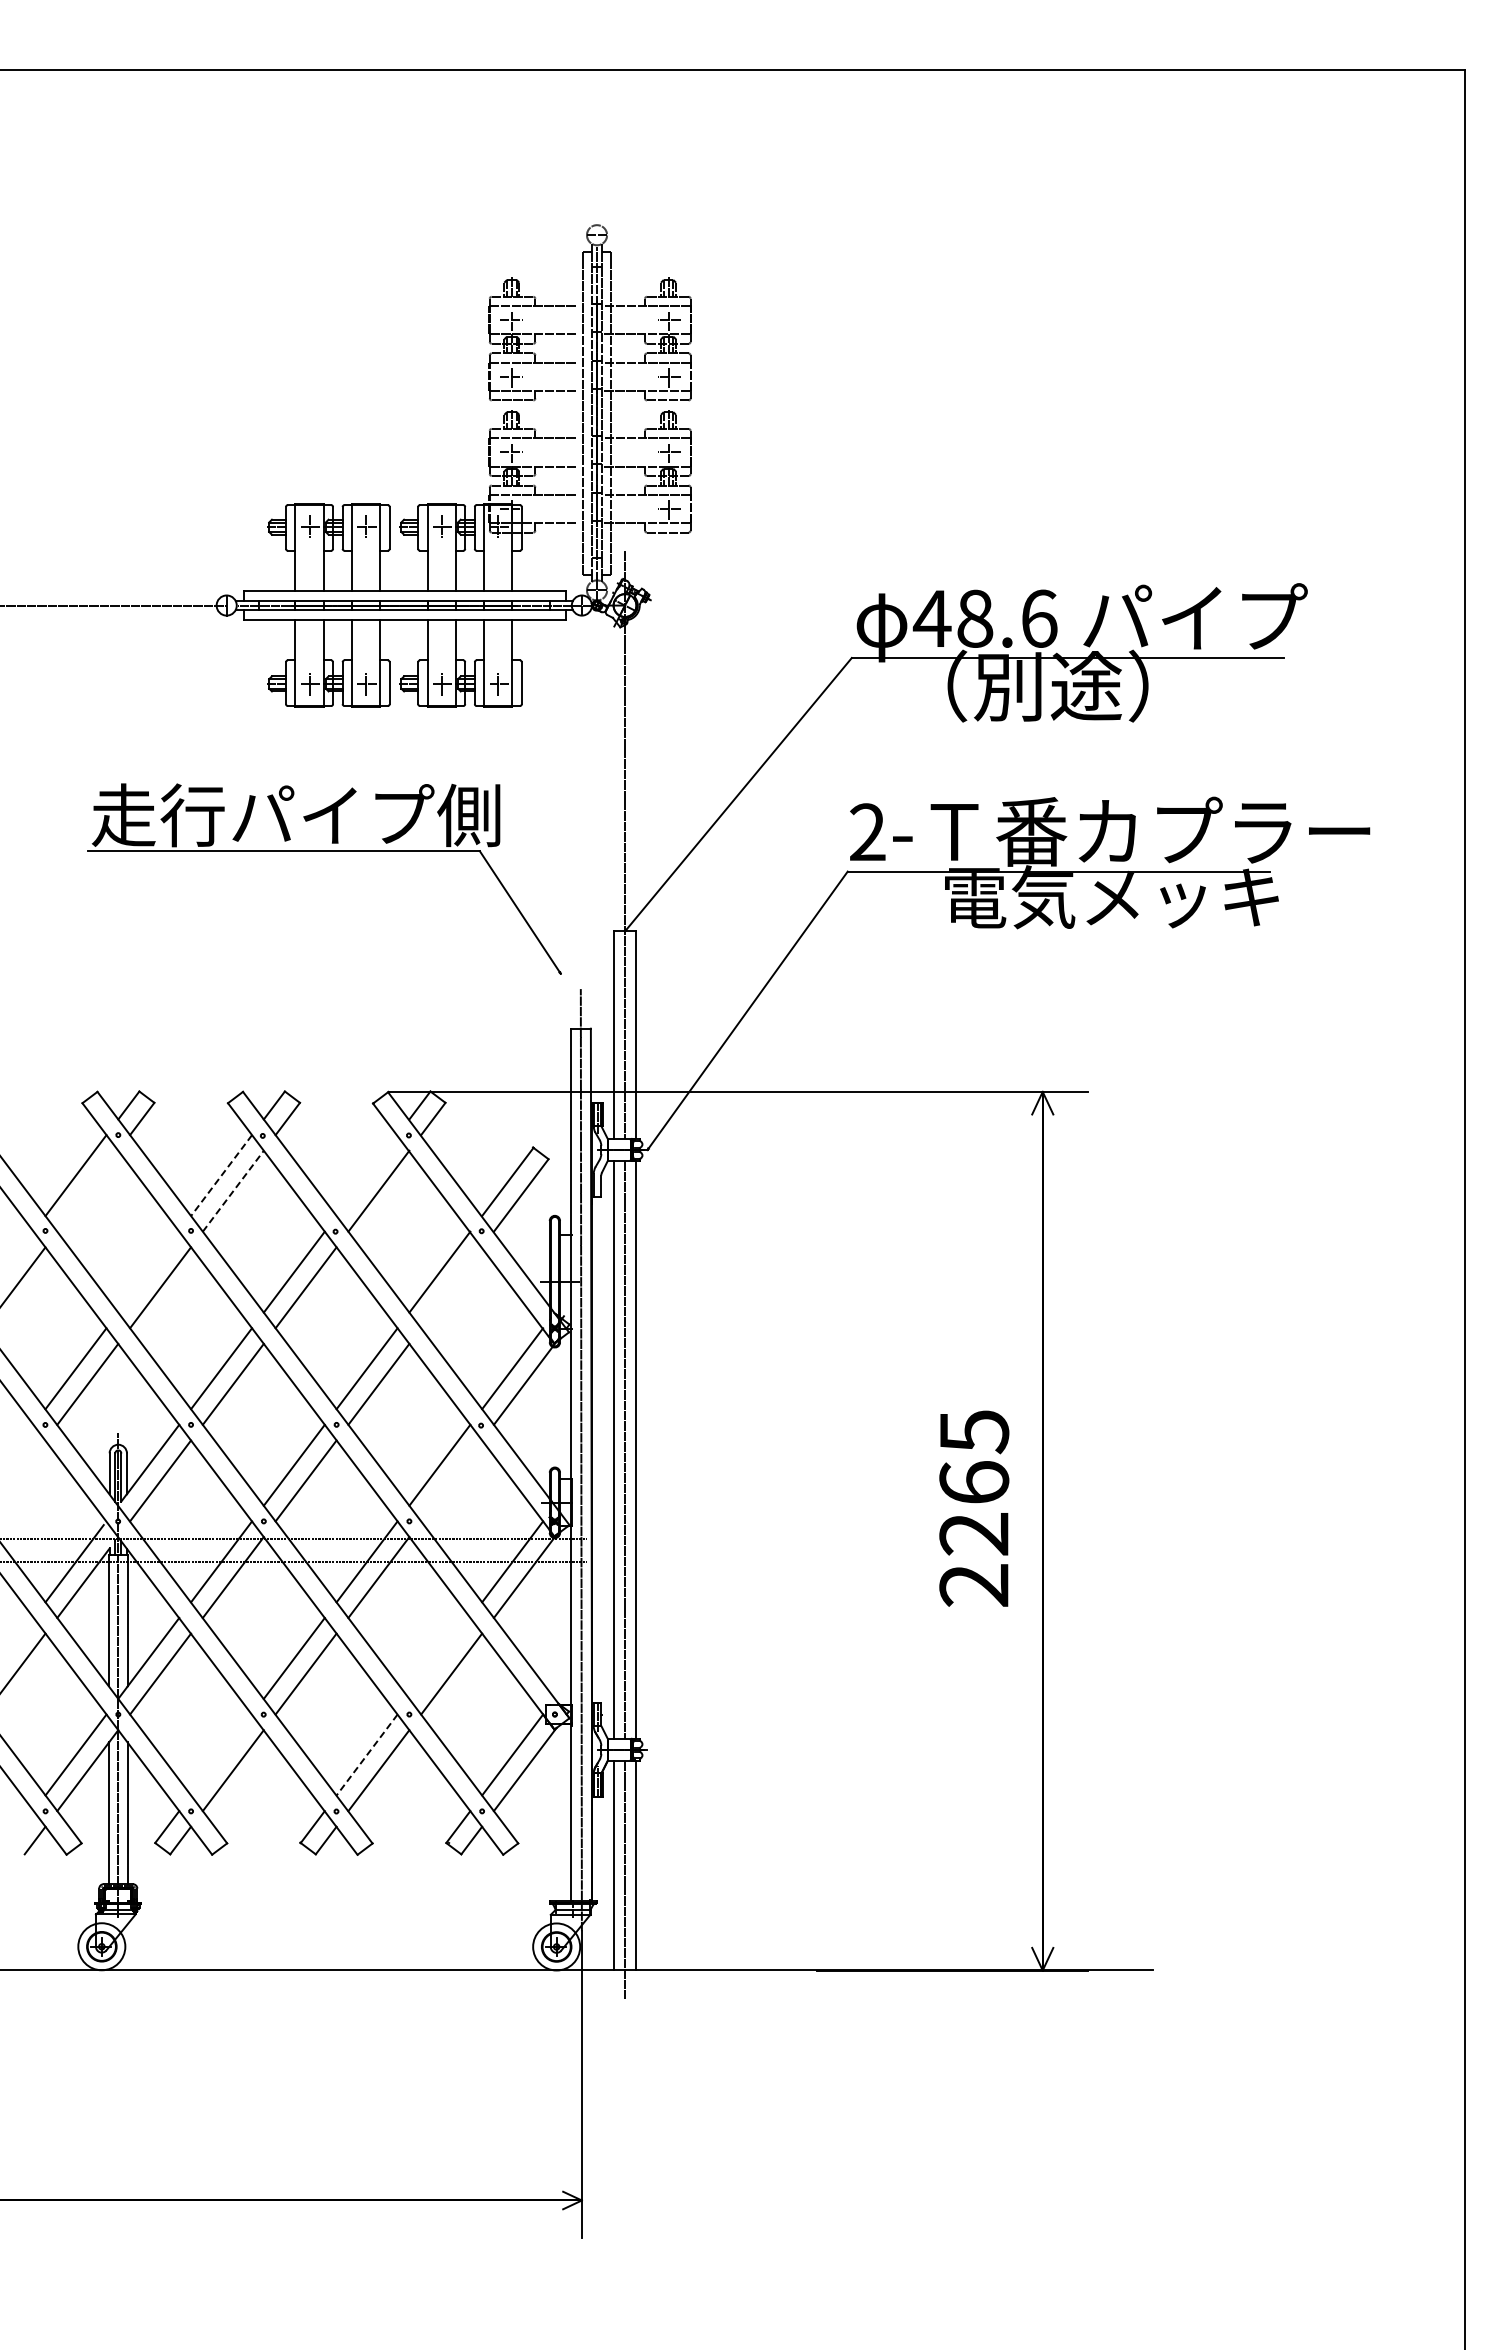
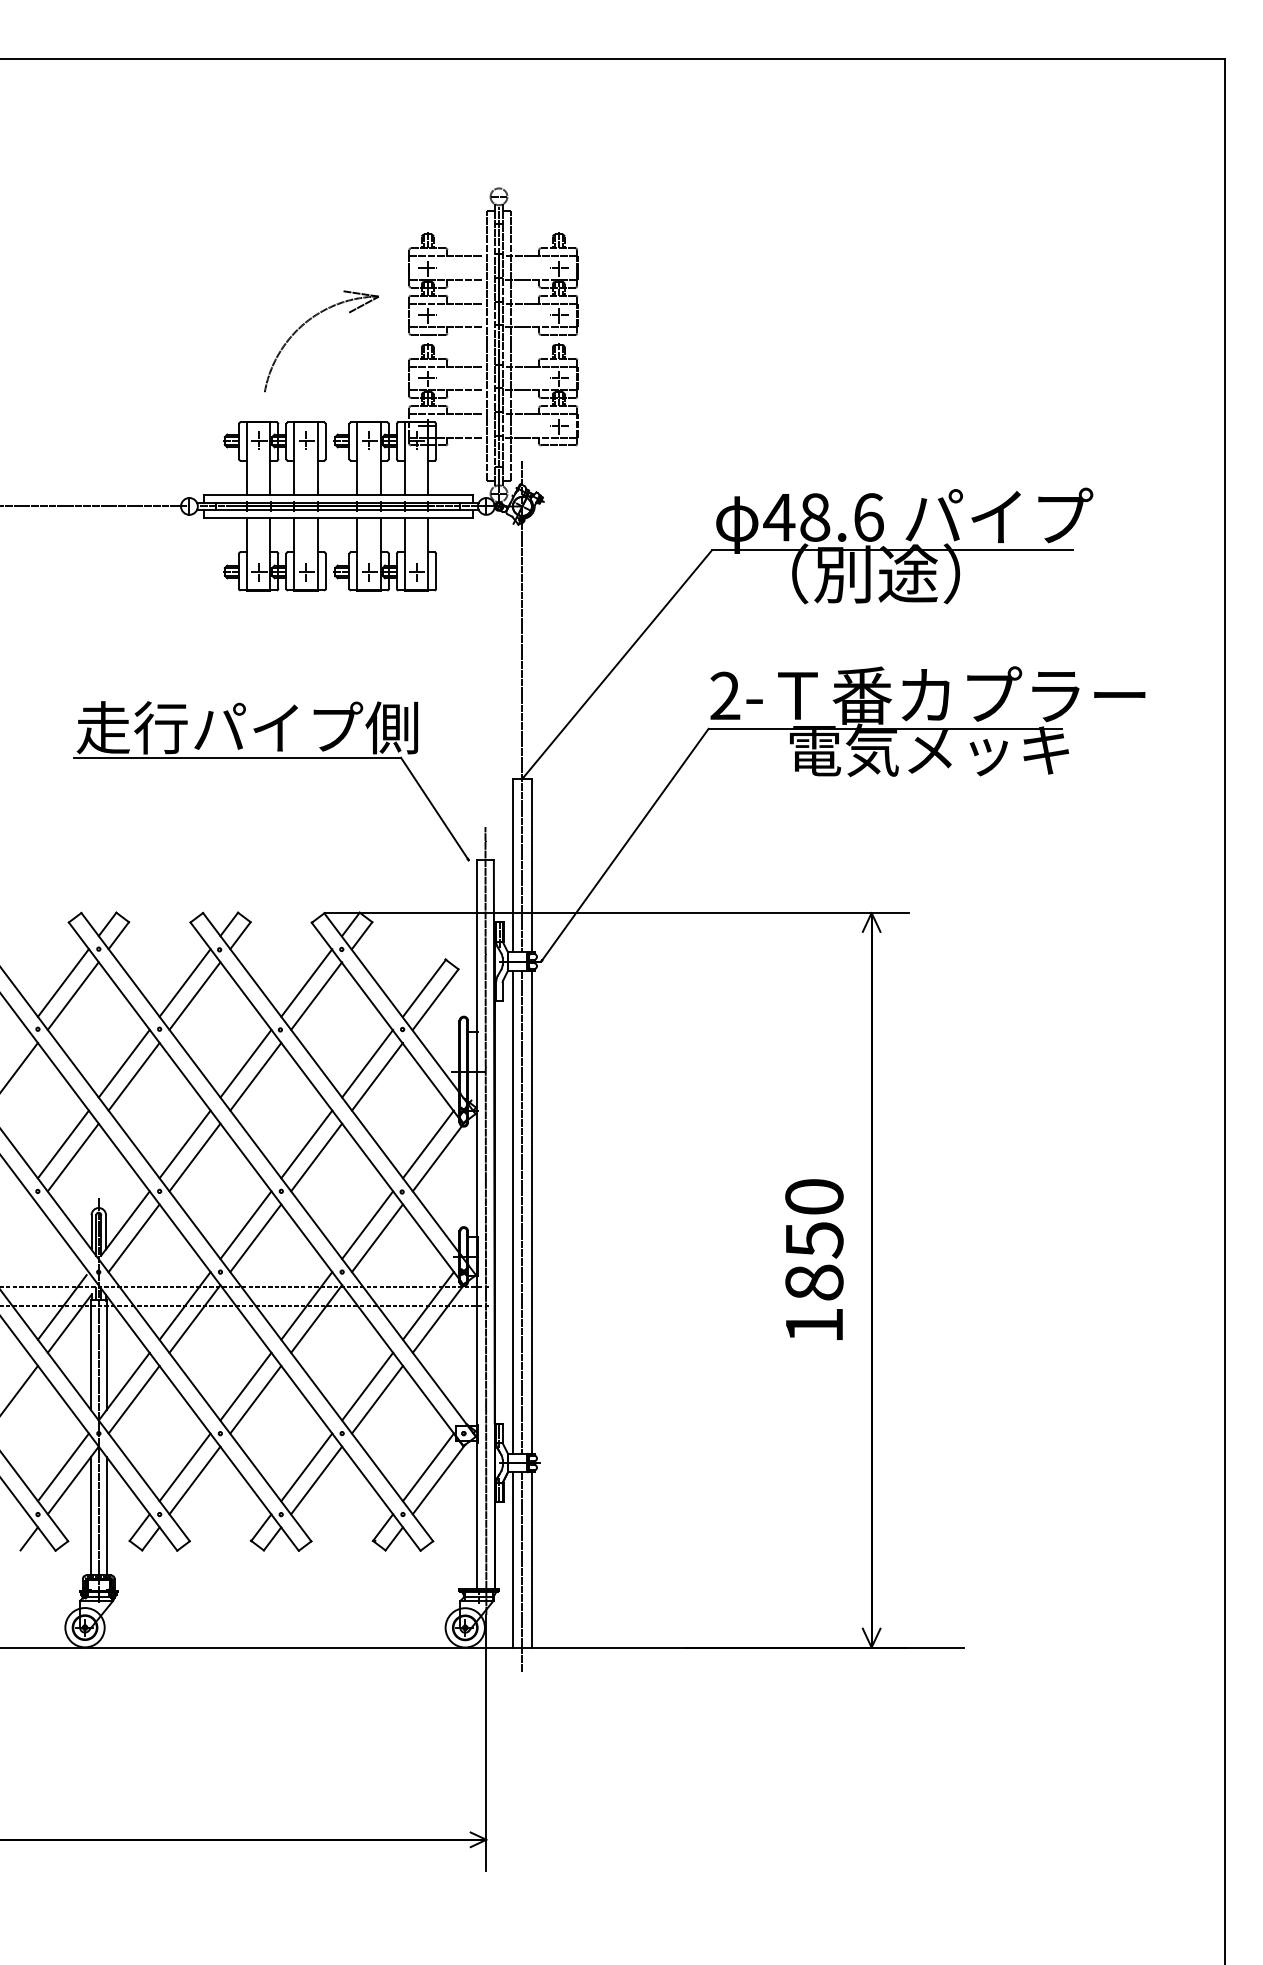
part: (364, 388) -> (304, 324), added
part: (324, 851) -> (271, 758), moved
line: (221, 1175) -> (185, 982), dashed -> solid
line: (366, 1175) -> (306, 982), added
line: (87, 1190) -> (73, 995), added
line: (233, 1191) -> (195, 996), dashed -> solid
line: (148, 1271) -> (124, 1063), added
line: (451, 1287) -> (377, 1076), added
line: (451, 1480) -> (377, 1237), added
text: (974, 1508) -> (814, 1261), 2265 -> 1850
line: (439, 1657) -> (367, 1385), added
line: (221, 1754) -> (185, 1466), added
line: (367, 1755) -> (307, 1467), dashed -> solid

